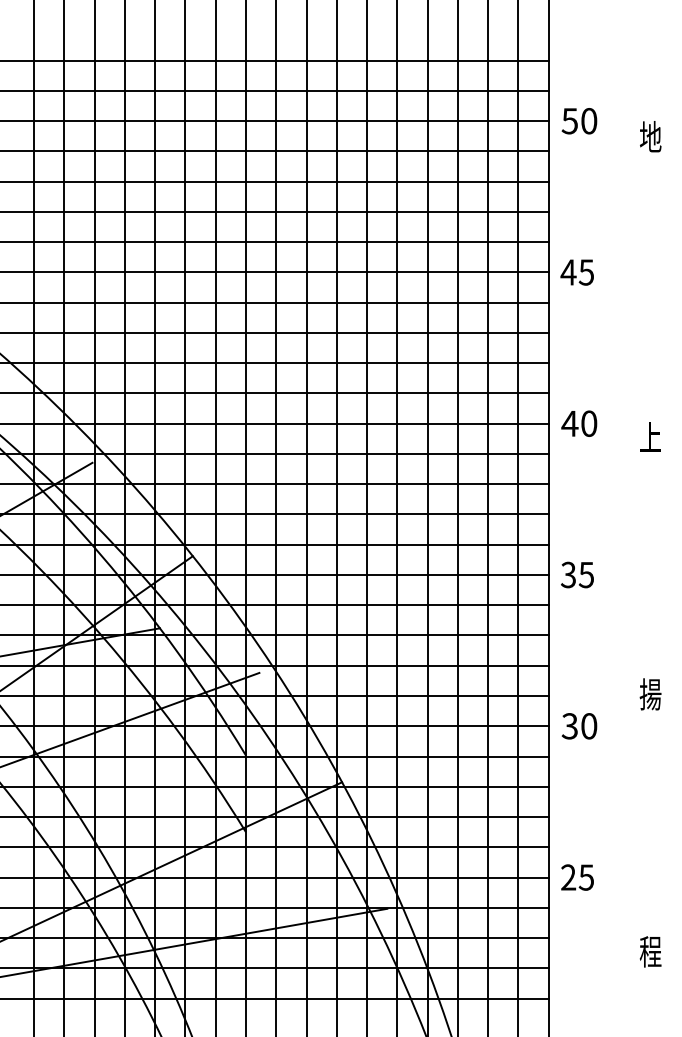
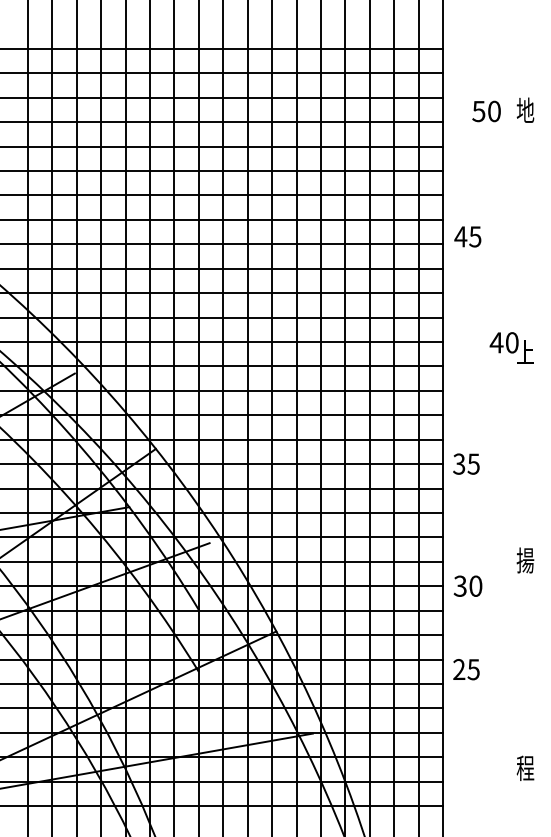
text: (579, 121) -> (486, 111), moved
text: (576, 272) -> (467, 236), moved
text: (579, 423) -> (504, 342), moved
text: (577, 877) -> (466, 669), moved

